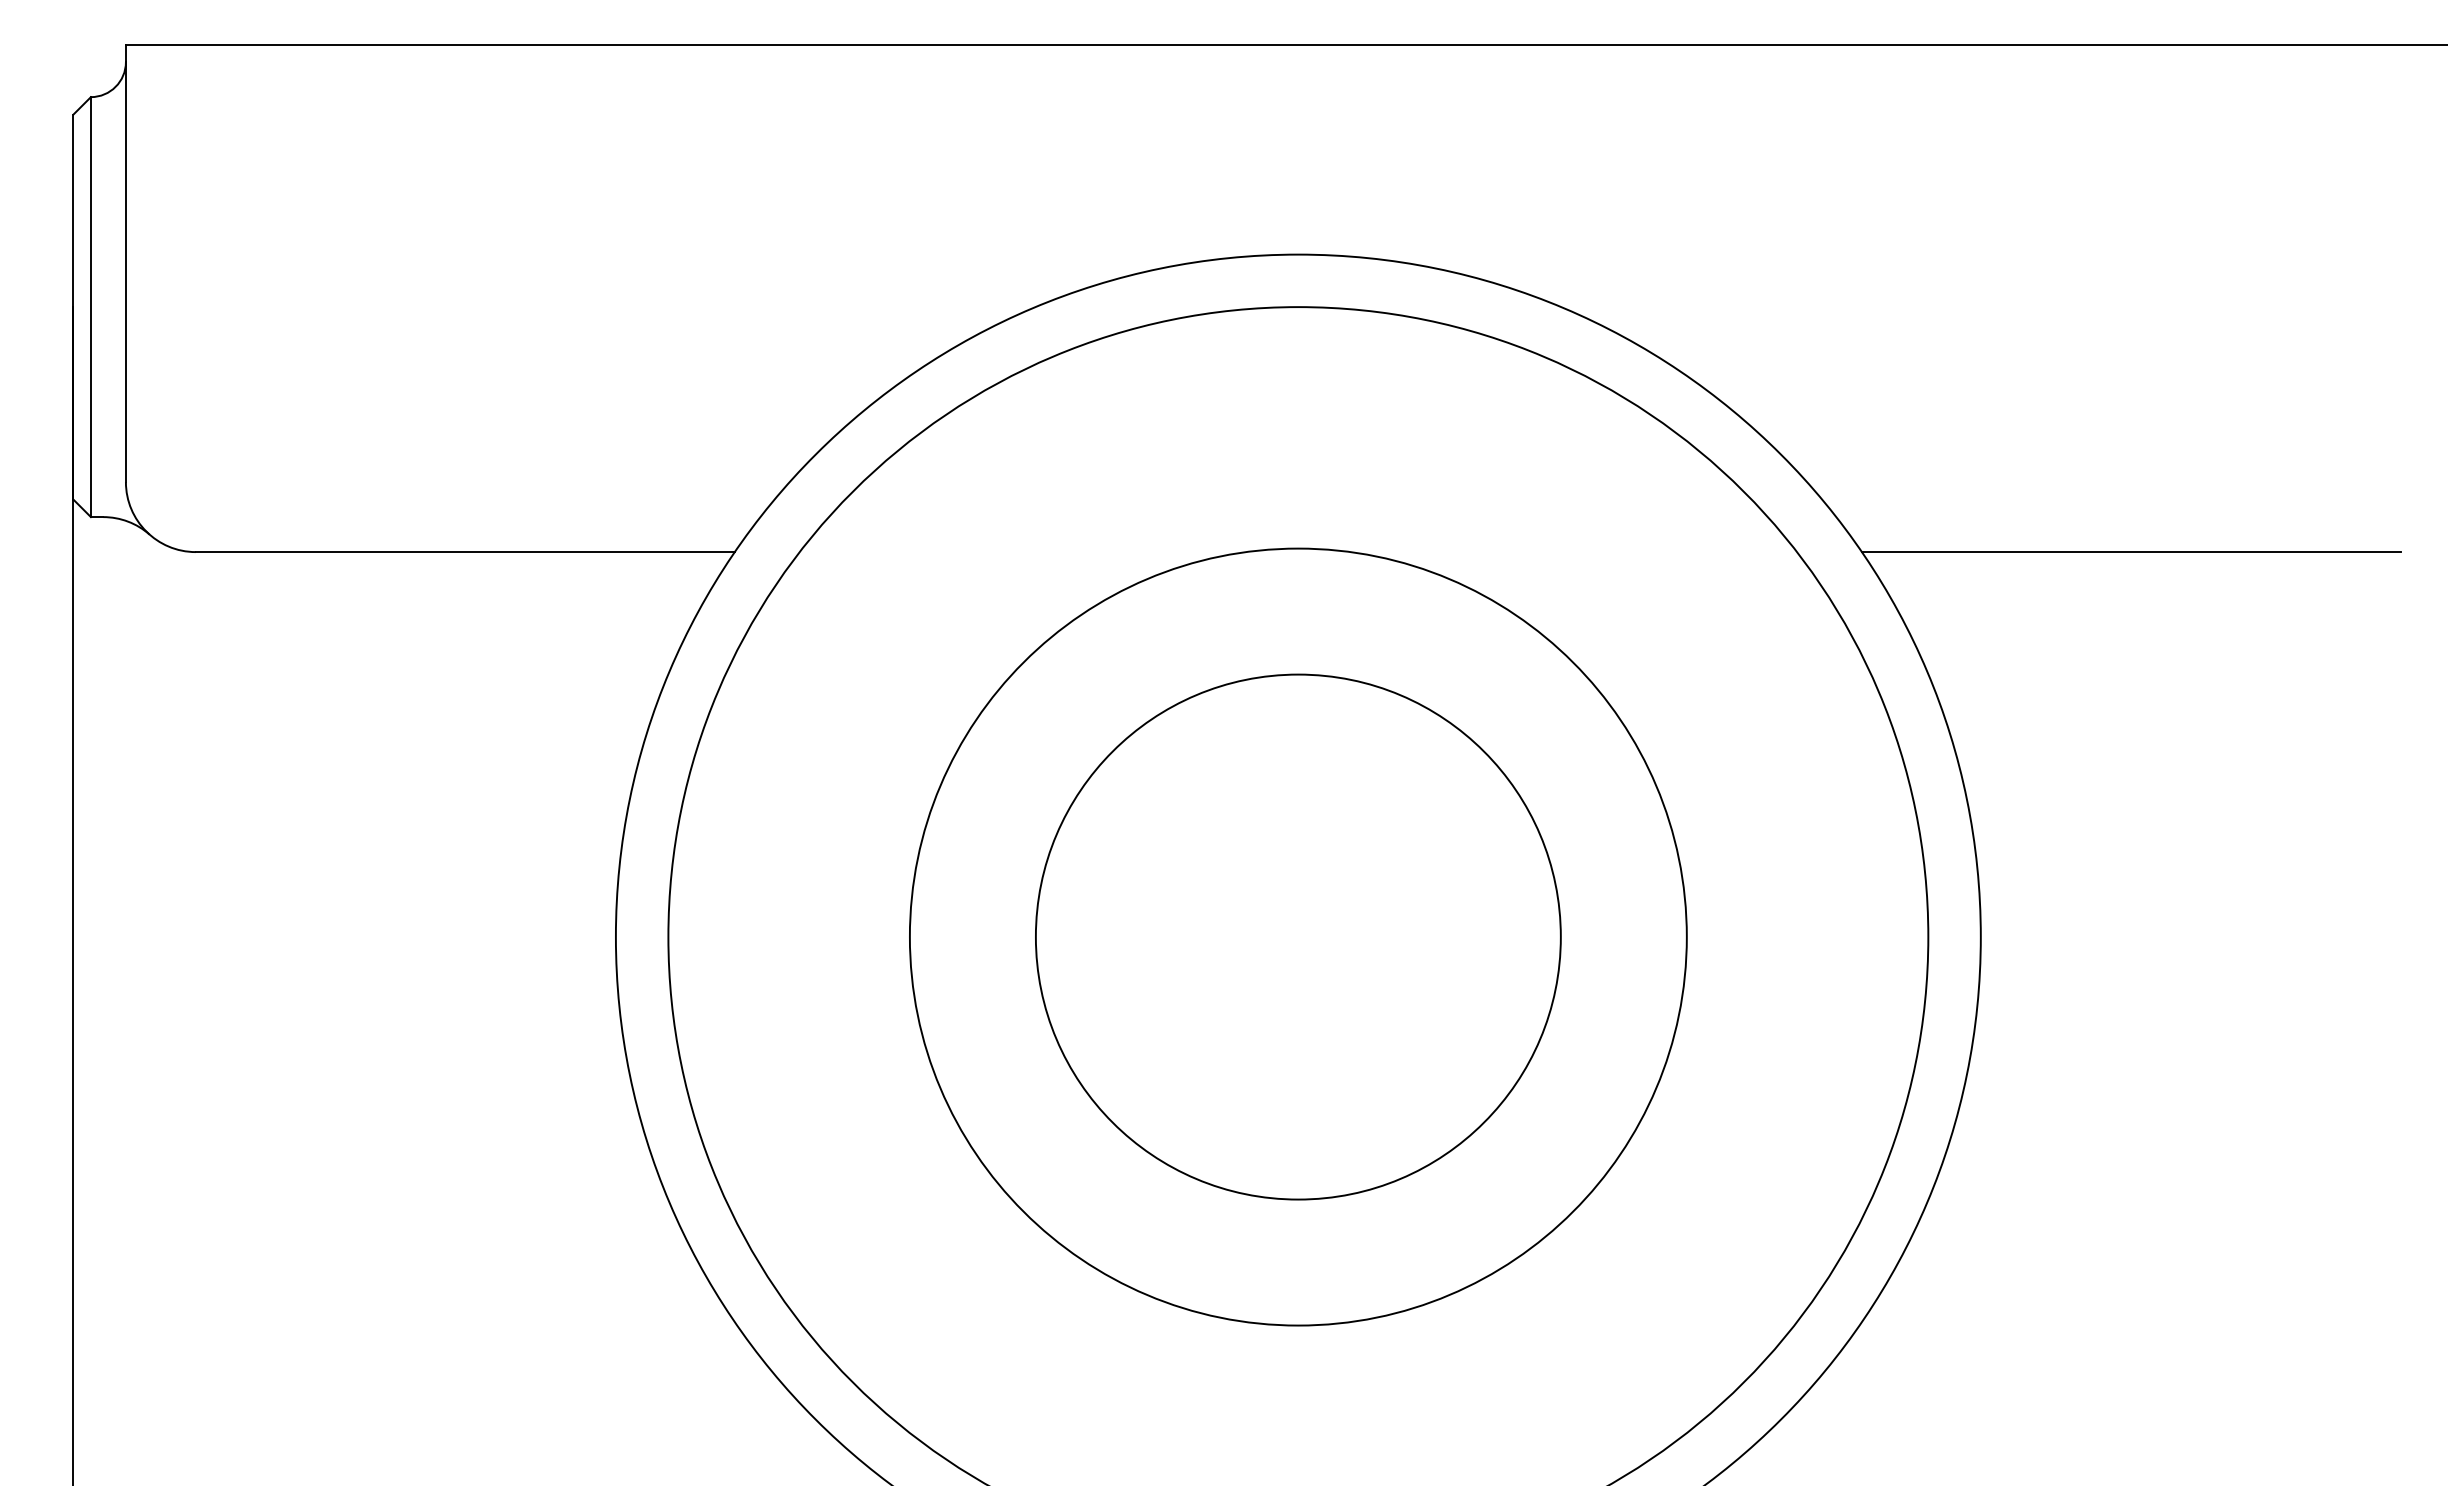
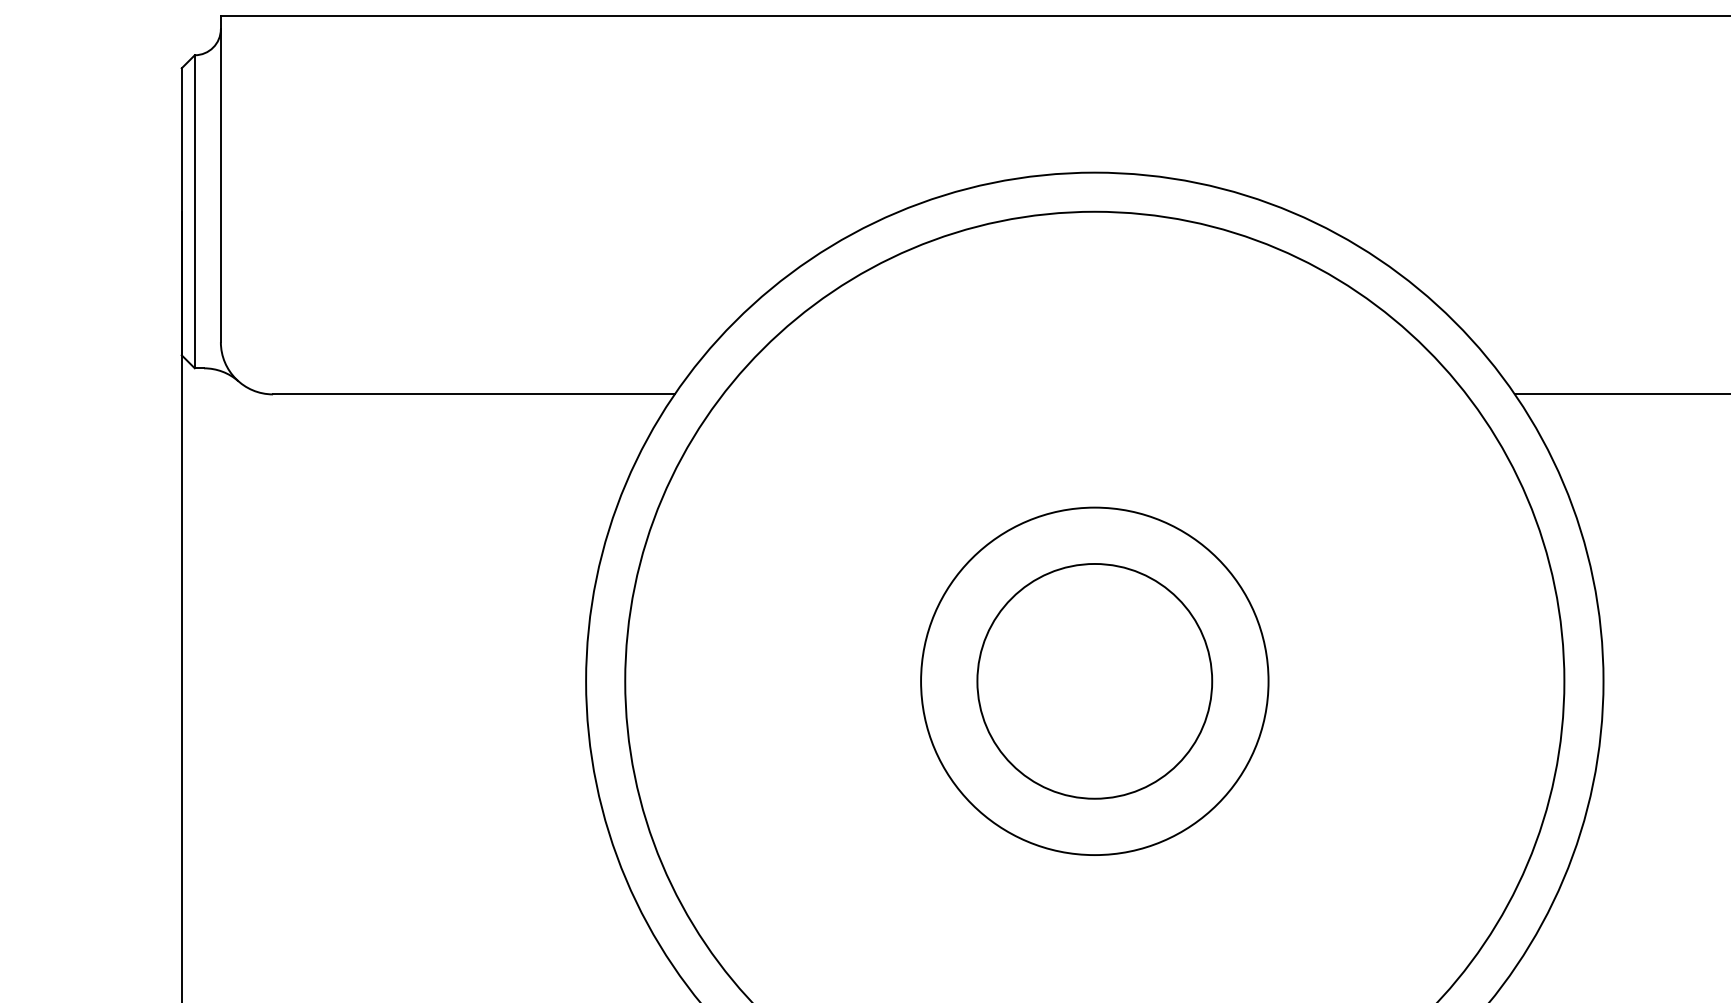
circle: (1297, 936) -> (1094, 680), size x0.6
circle: (1297, 936) -> (1094, 680), size x0.6

